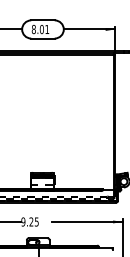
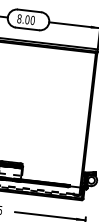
text: (47, 29) -> (33, 20), 8.01 -> 8.00

